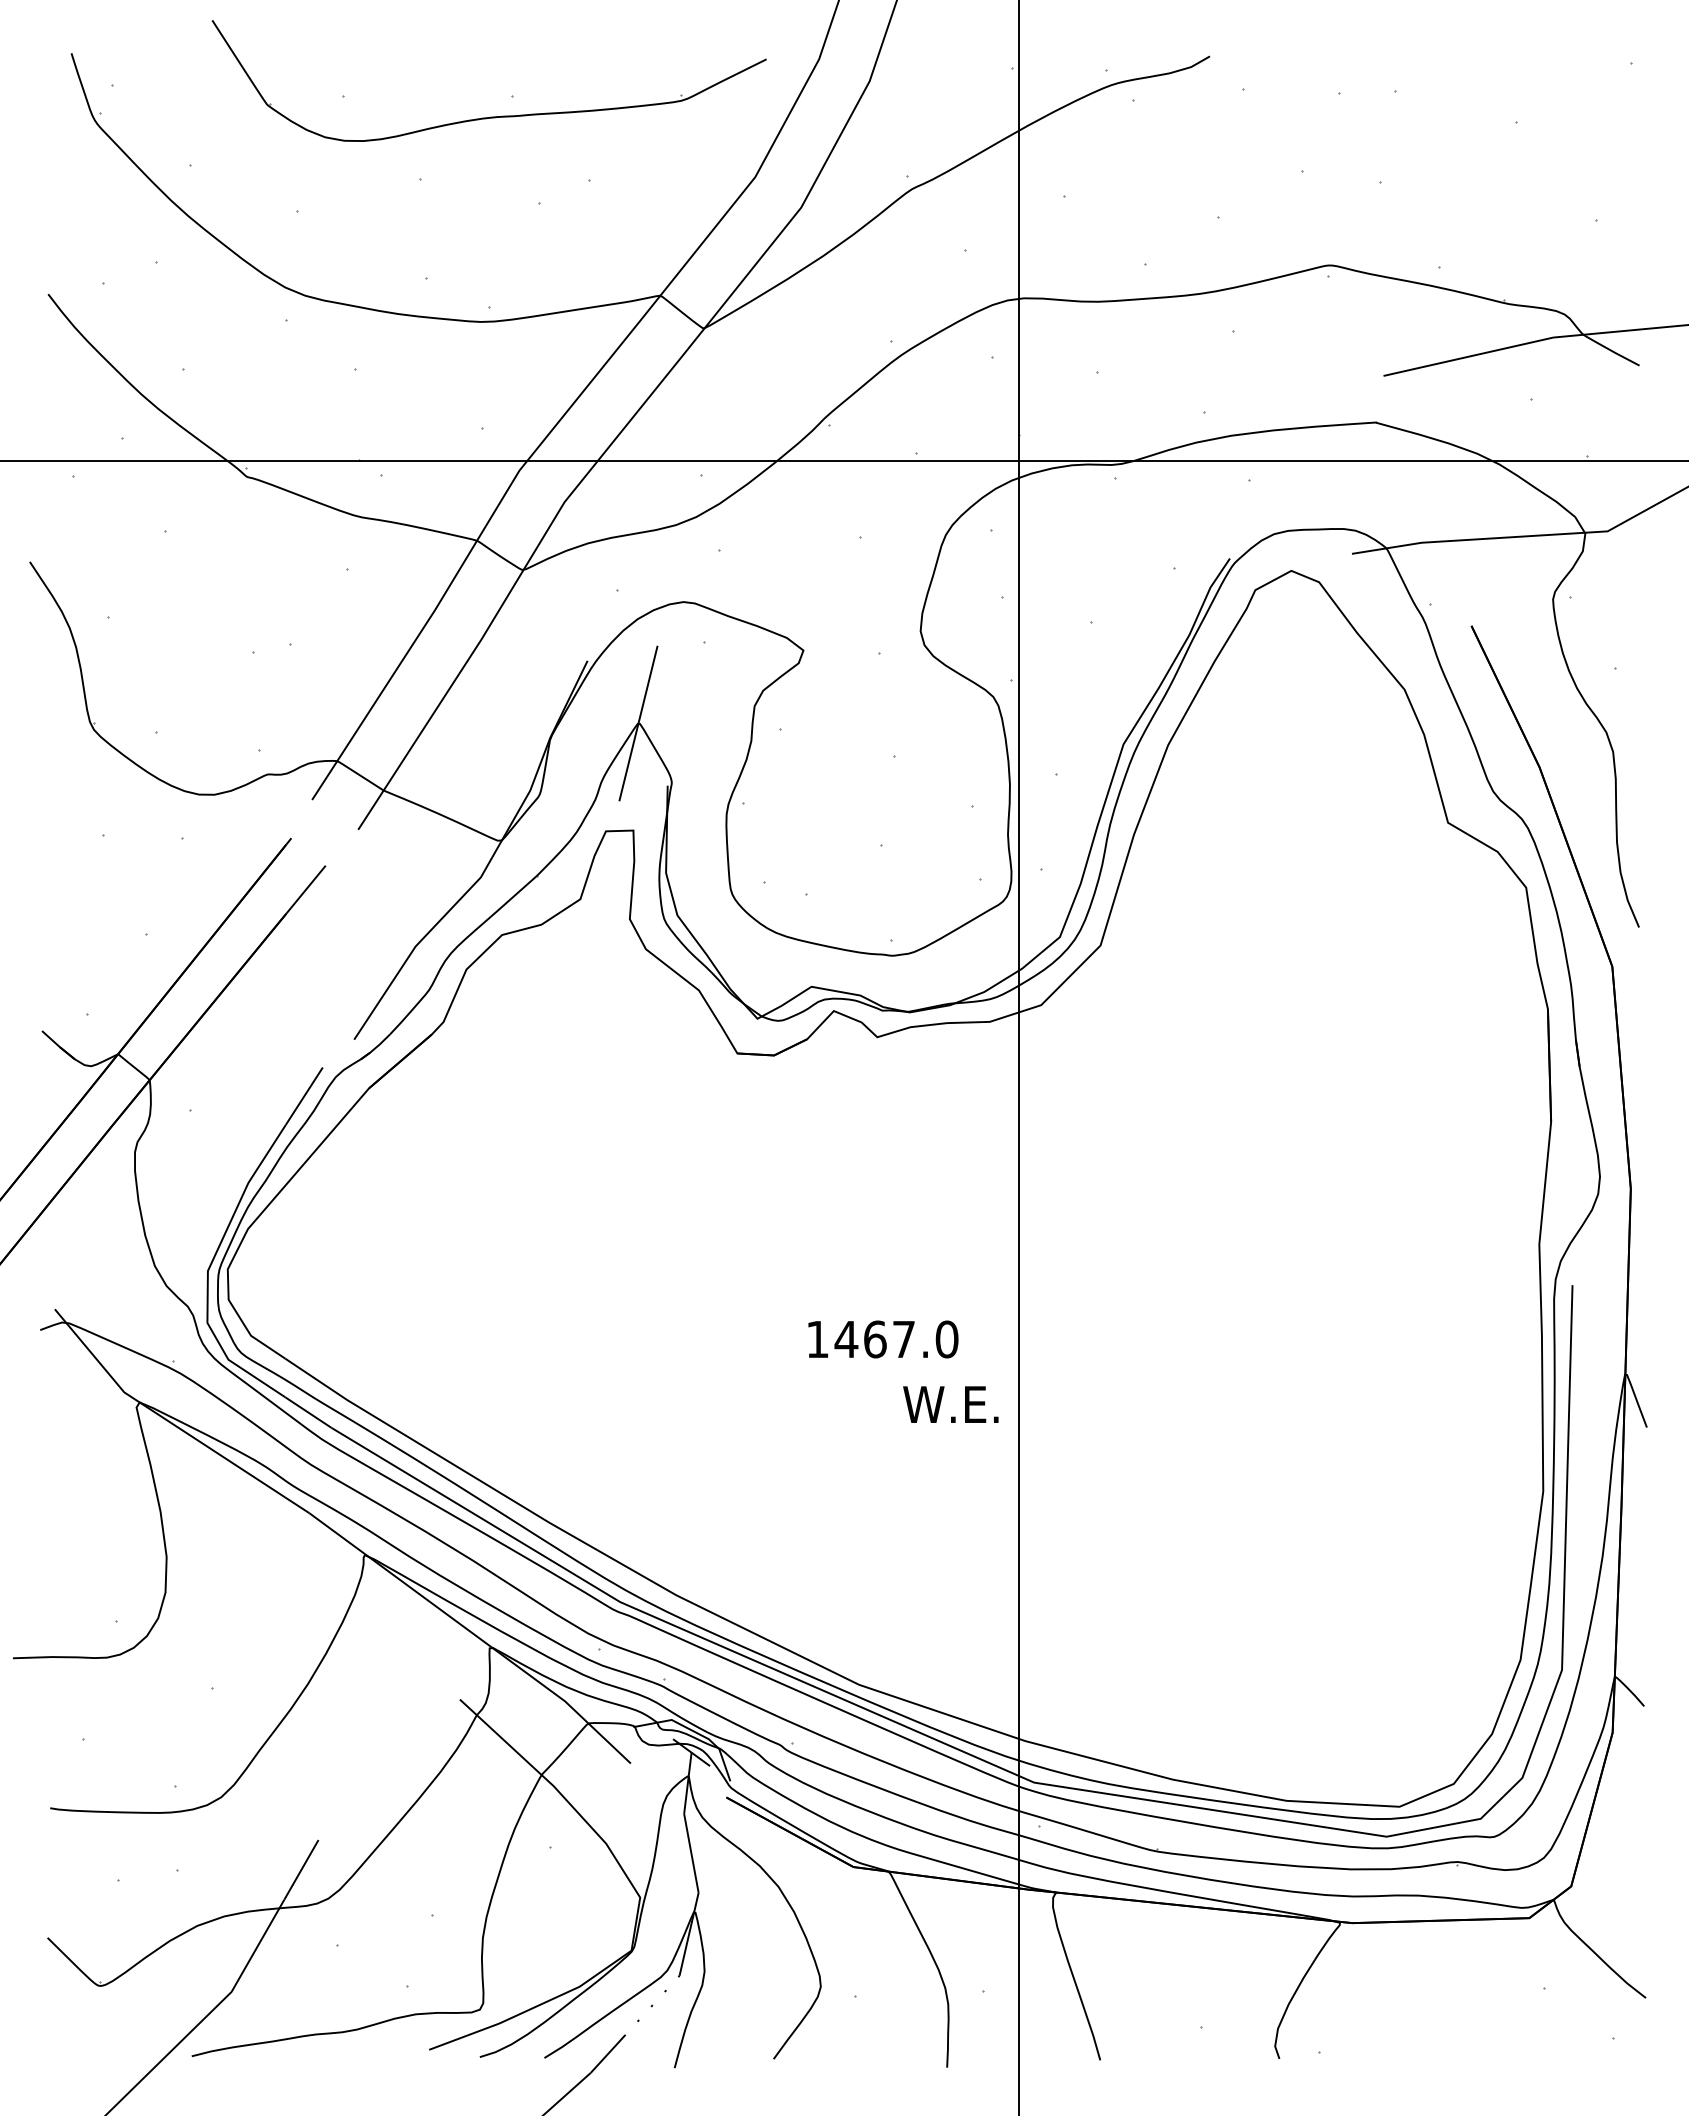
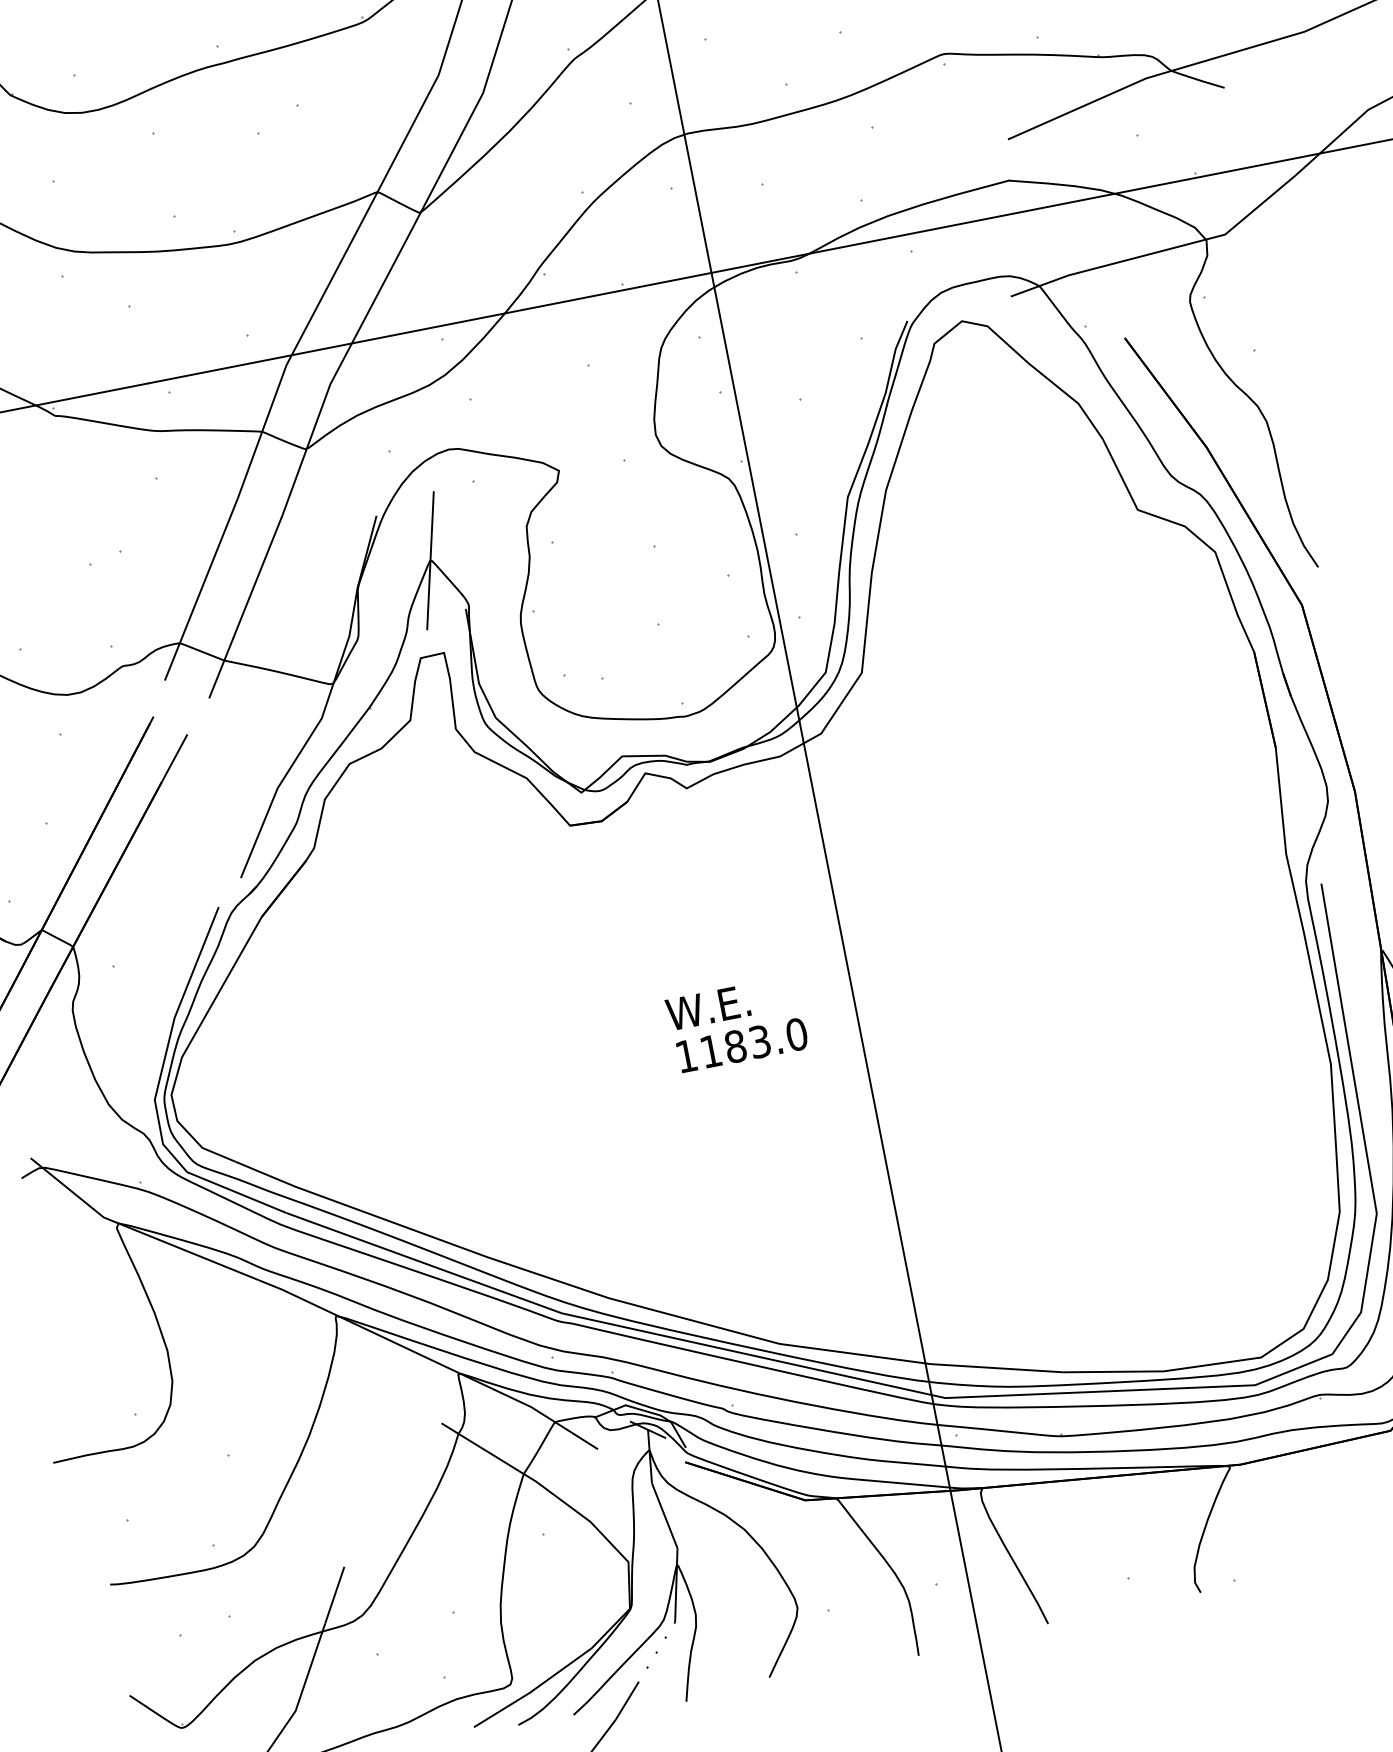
text: (874, 1339) -> (734, 1046), 1467.0 -> 1183.0
text: (950, 1404) -> (707, 1007), moved

